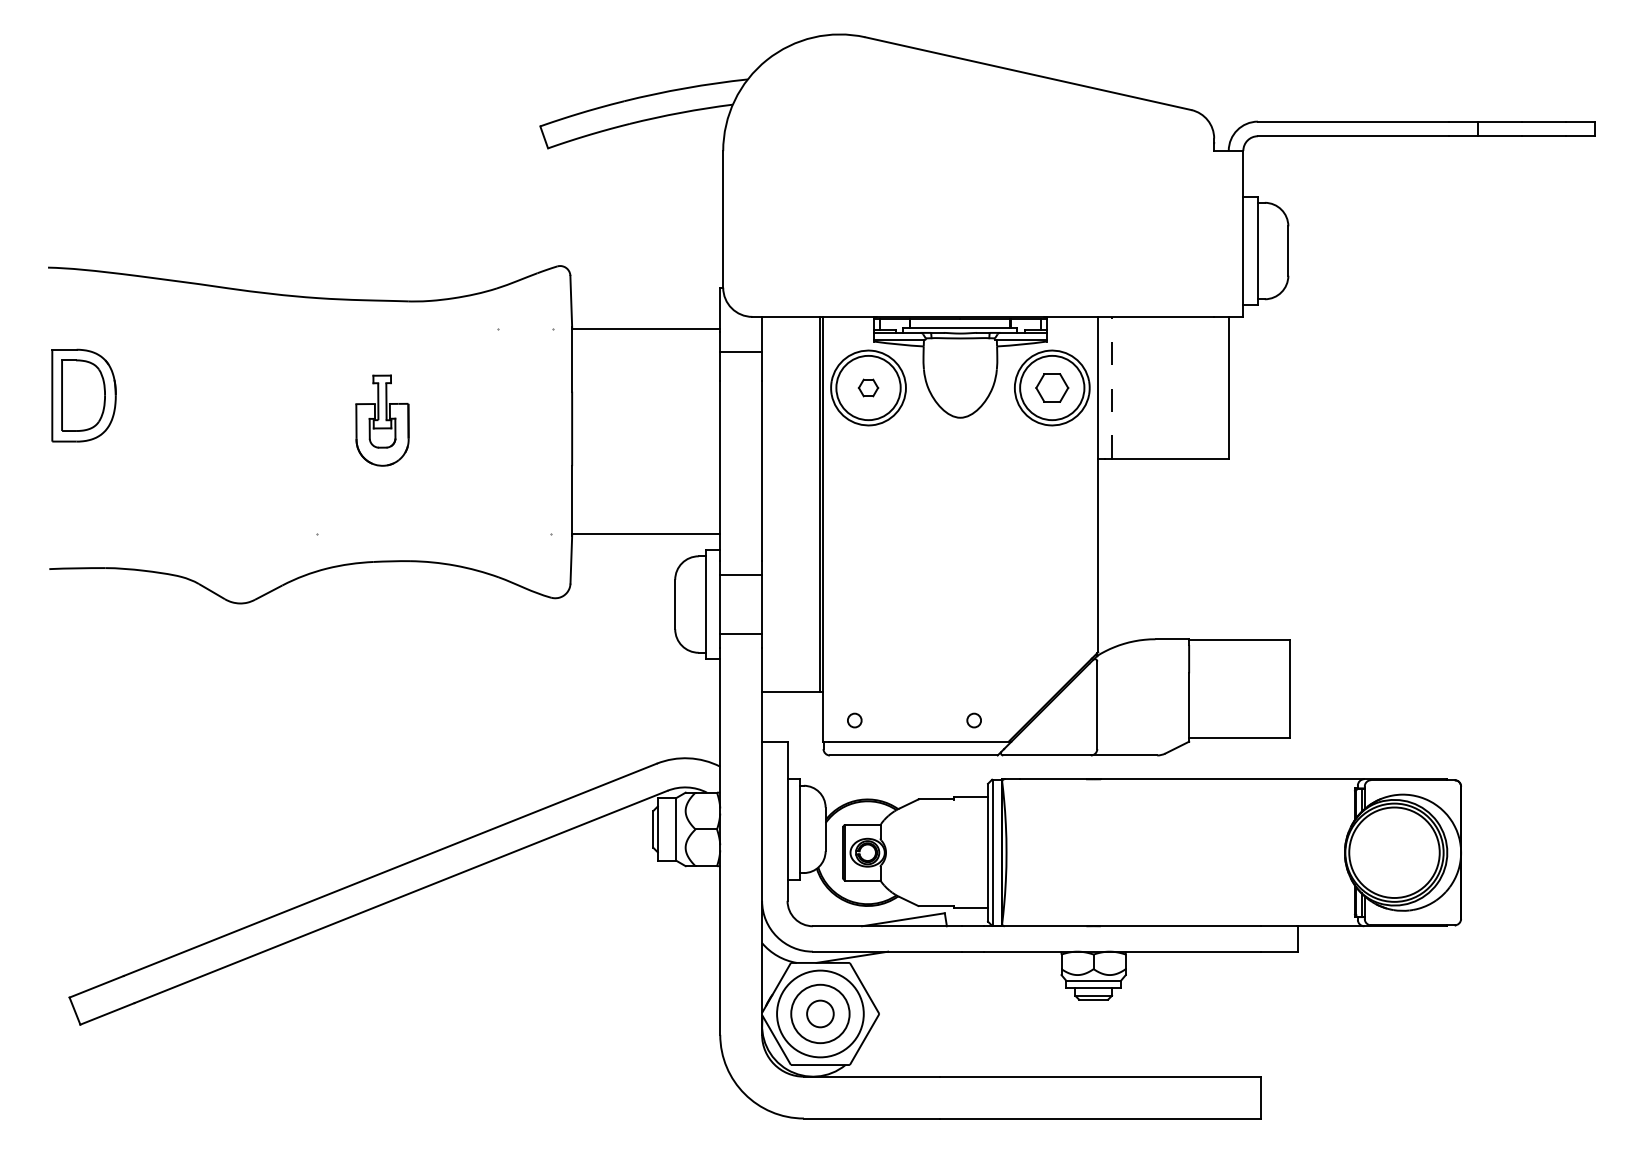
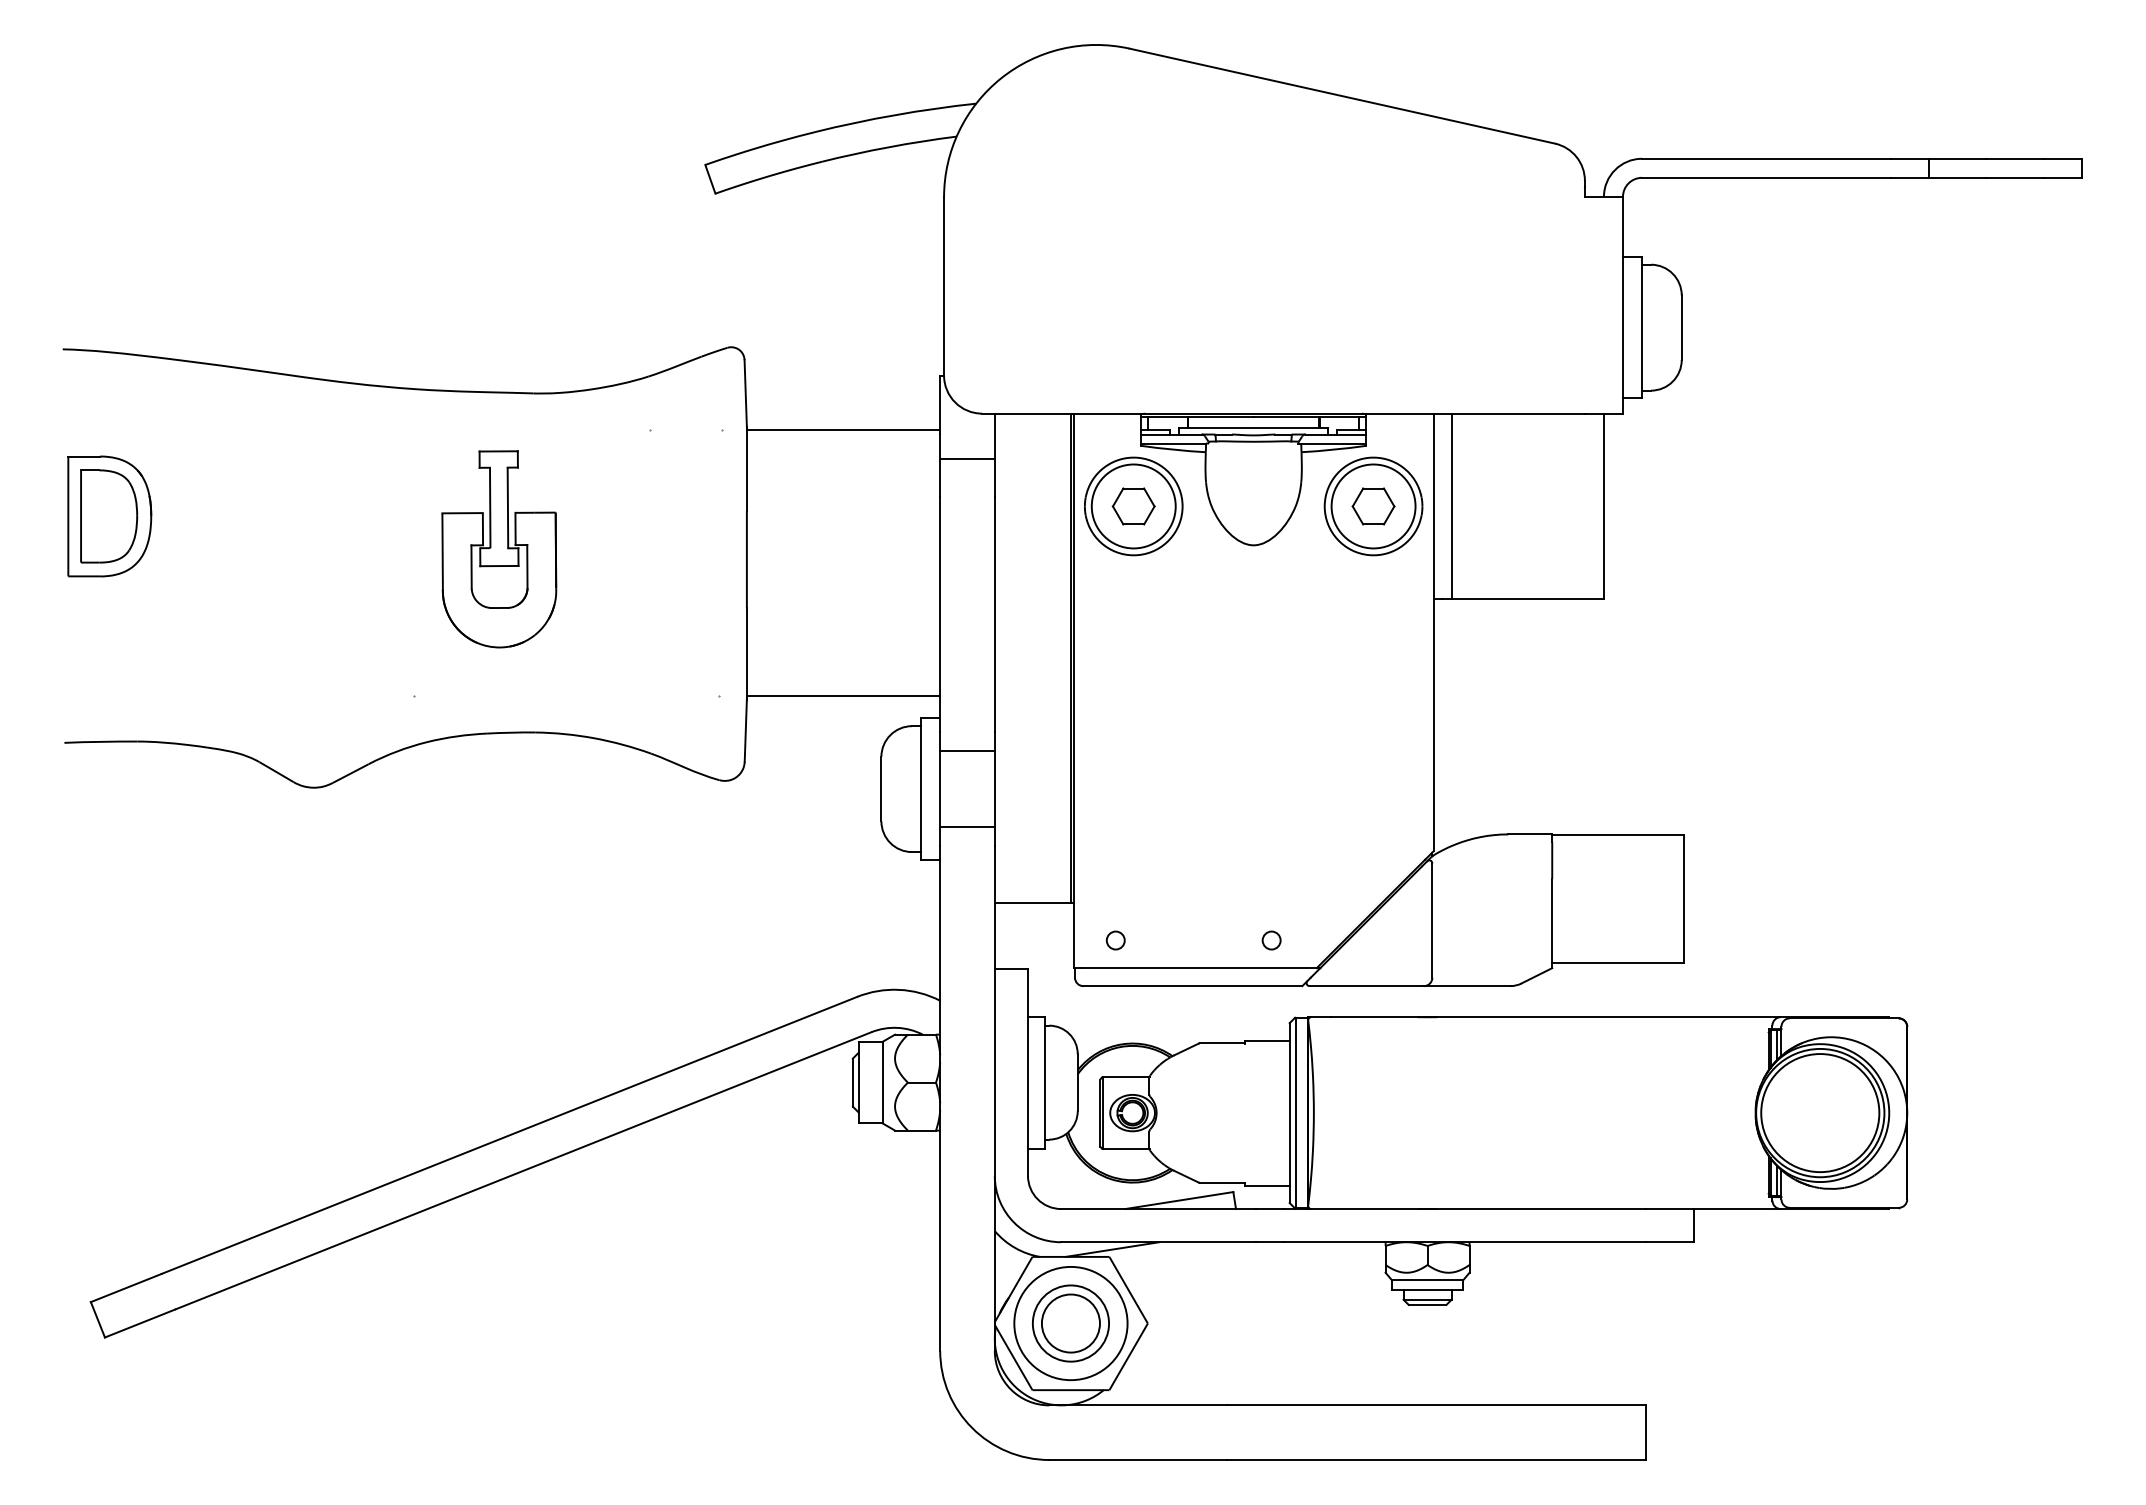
part: (868, 387) -> (1133, 505), size x1.67
line: (1112, 387) -> (1452, 505), dashed -> solid
part: (382, 420) -> (499, 548), size x1.67
circle: (820, 1013) -> (1071, 1322), size x1.67

